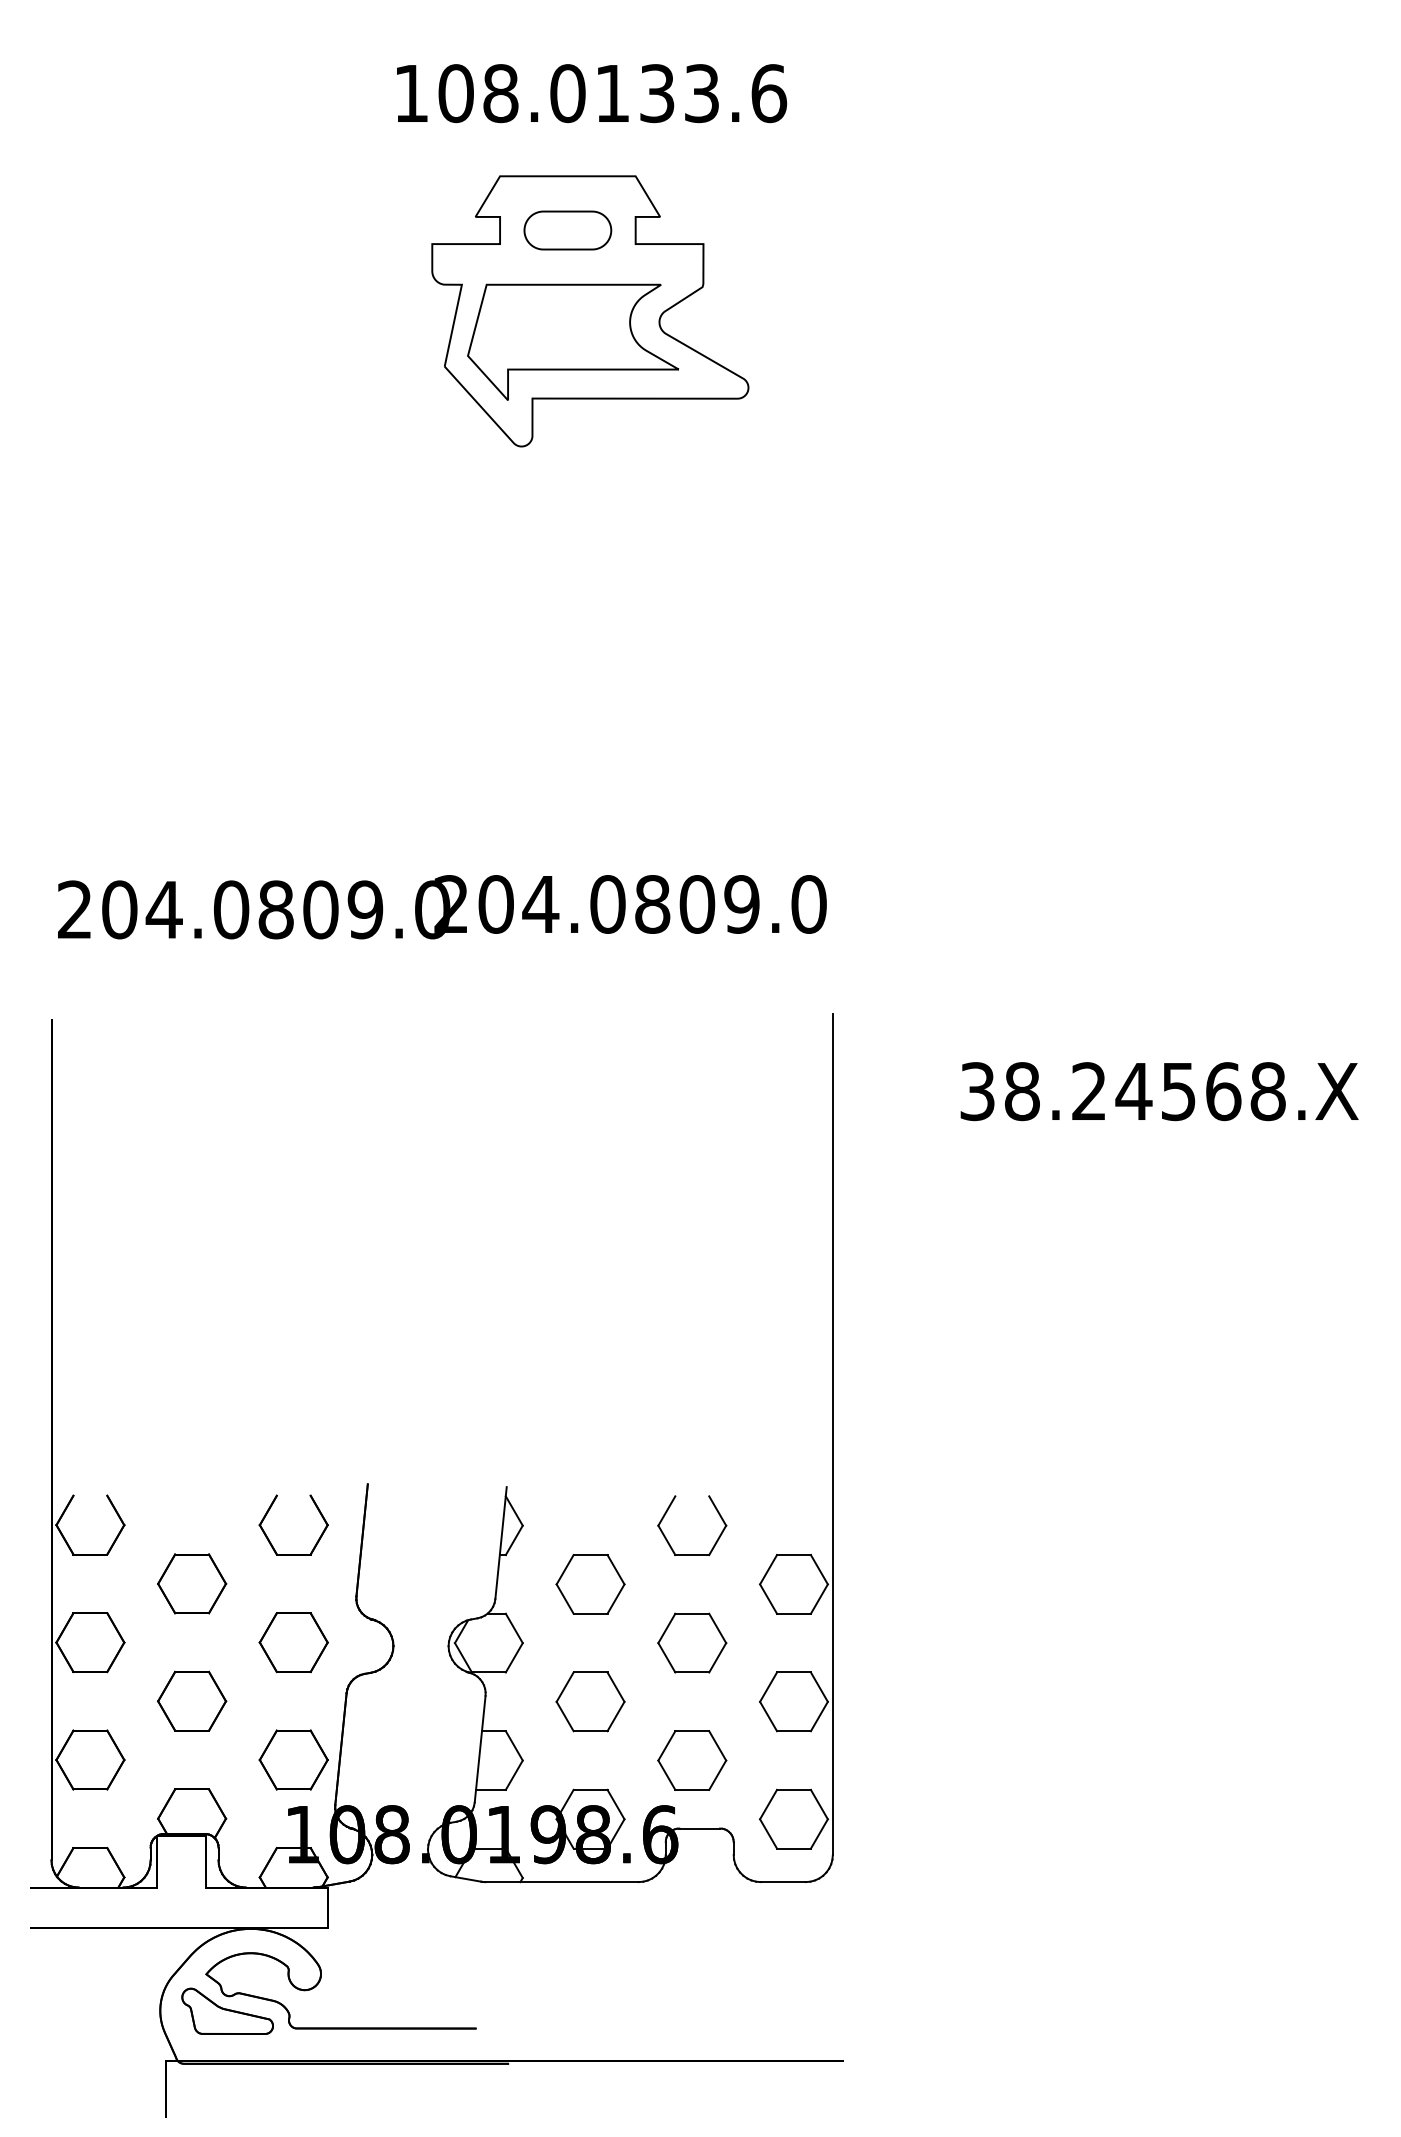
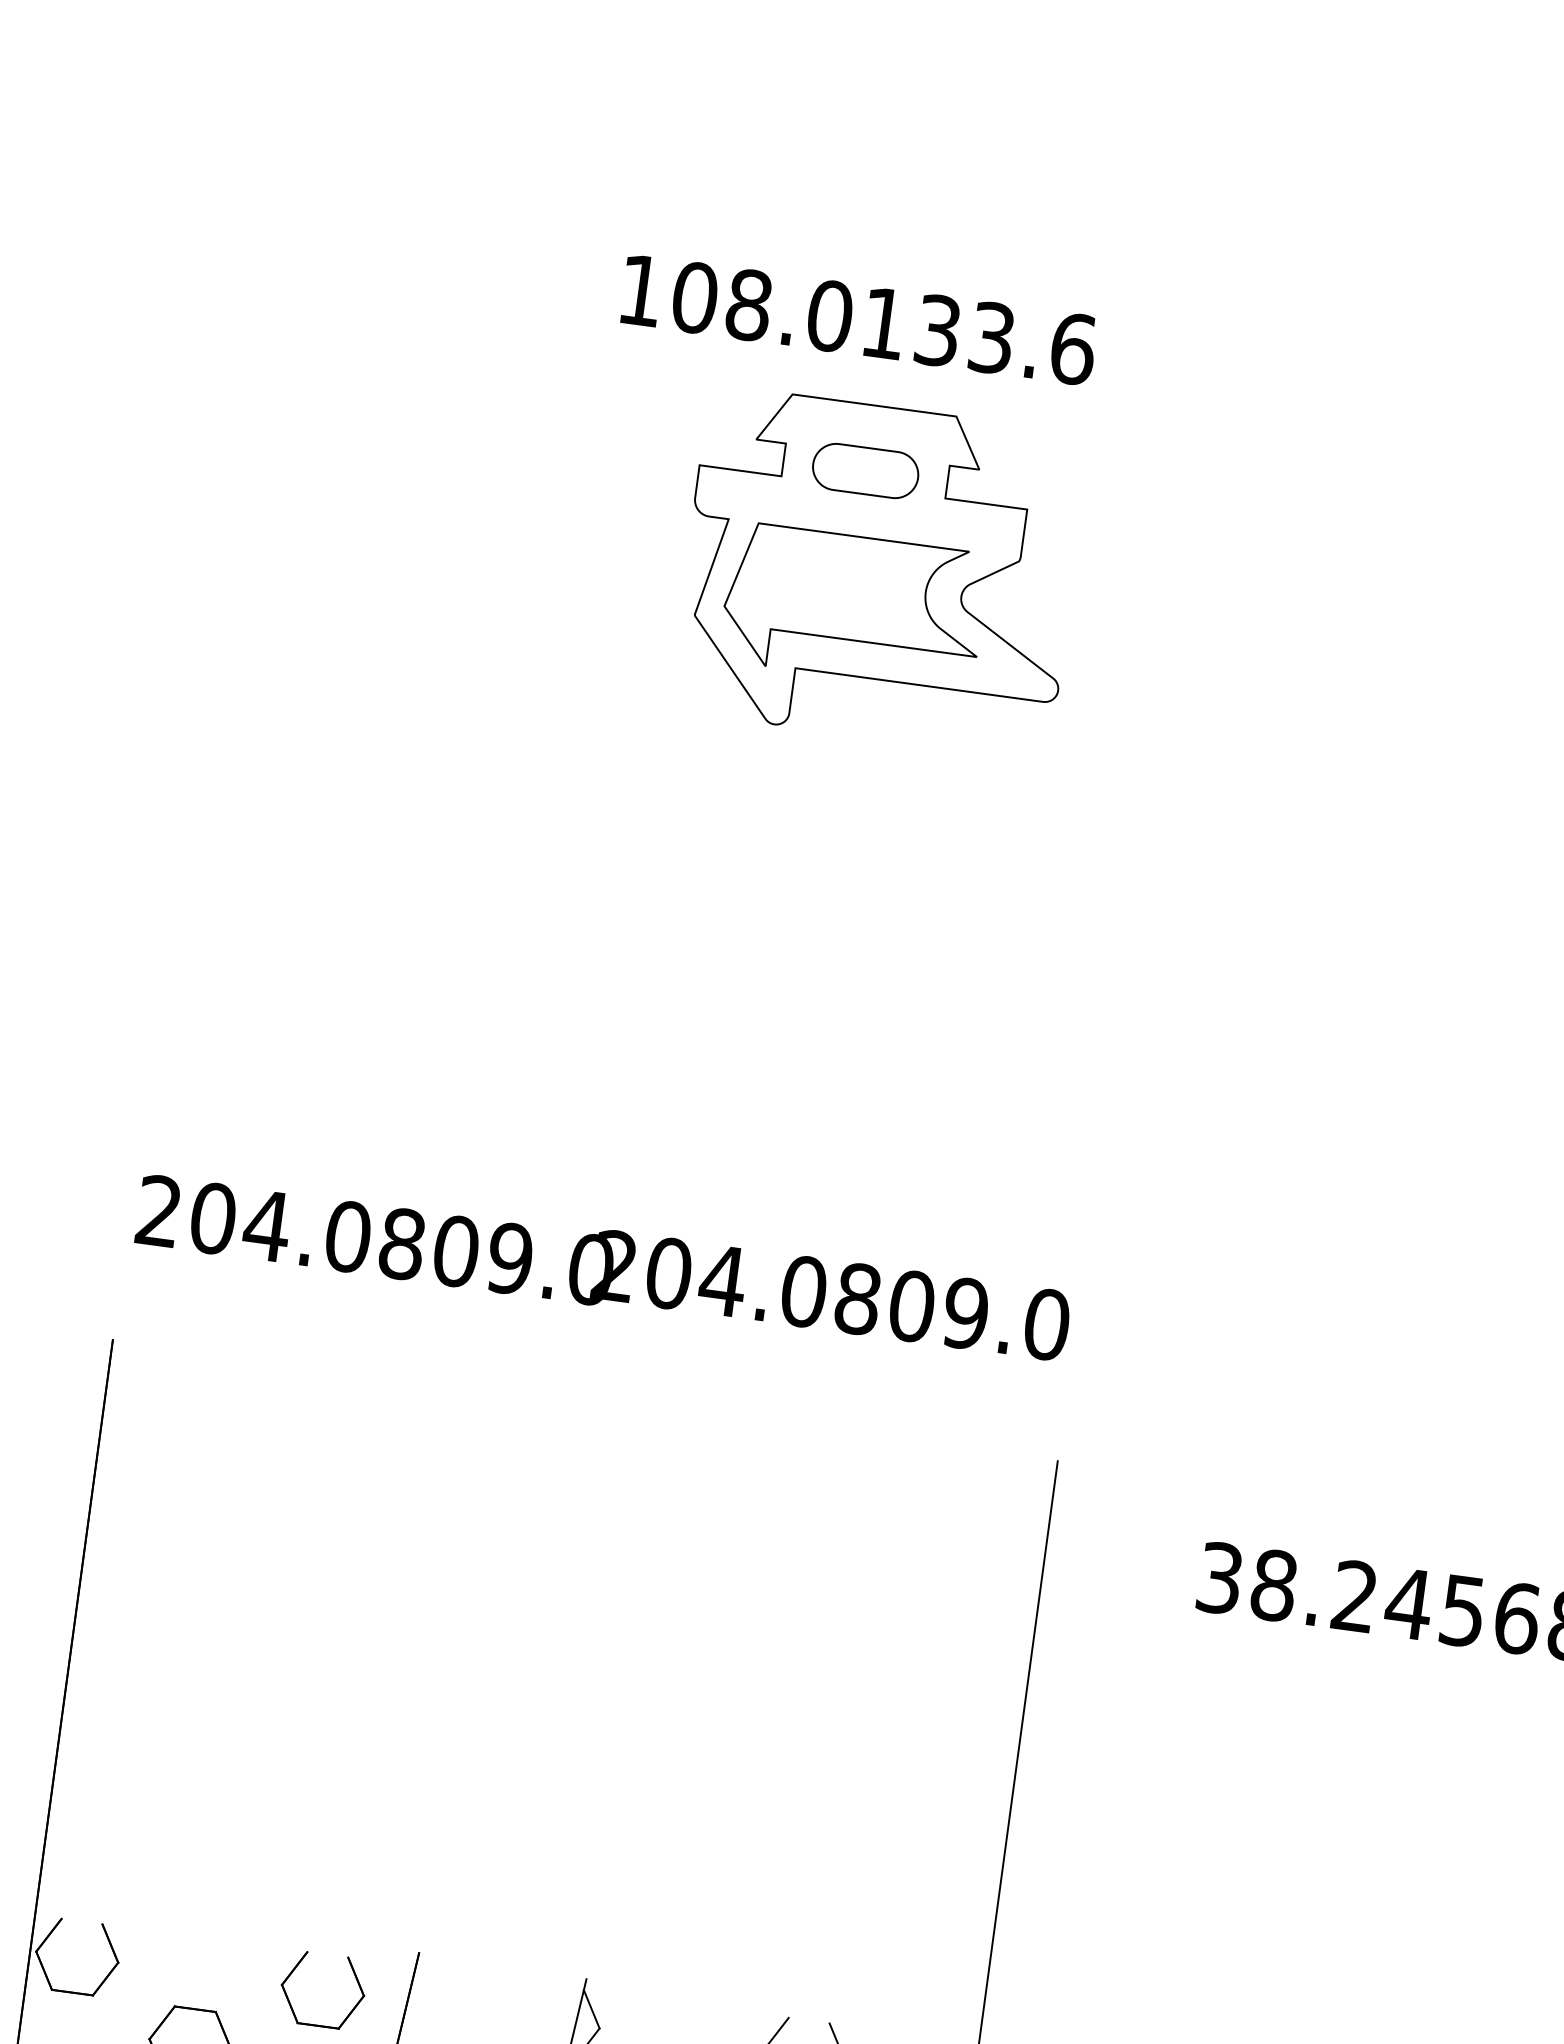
text: (592, 93) -> (859, 320), moved

